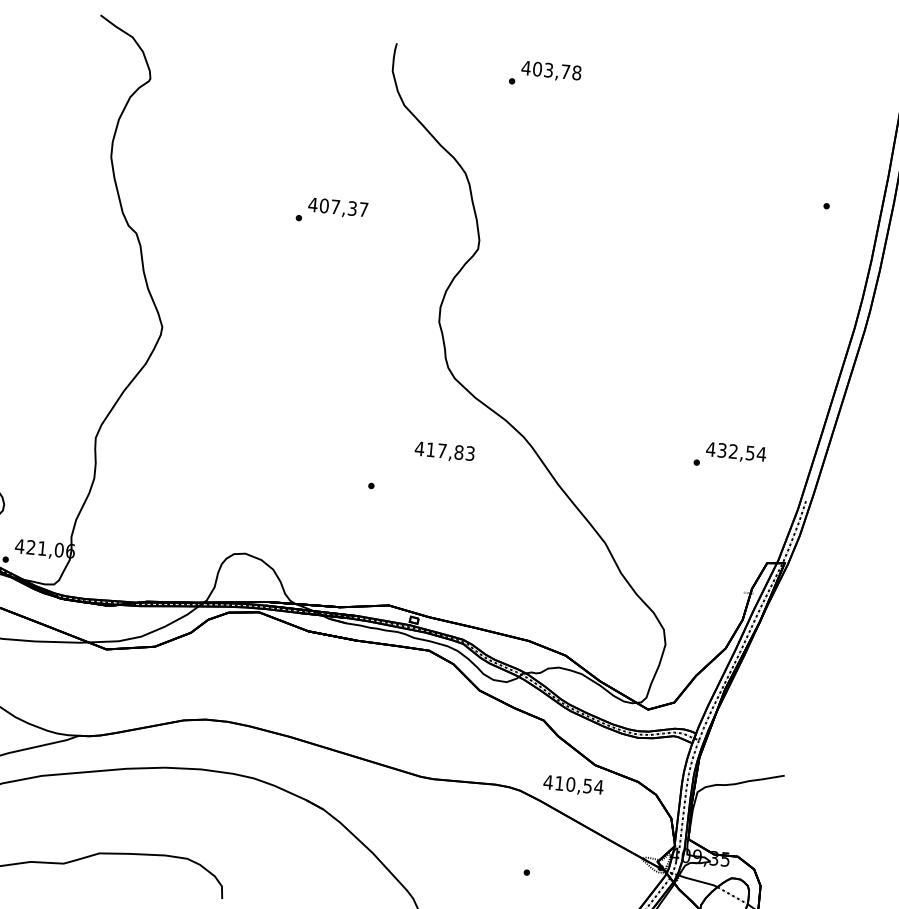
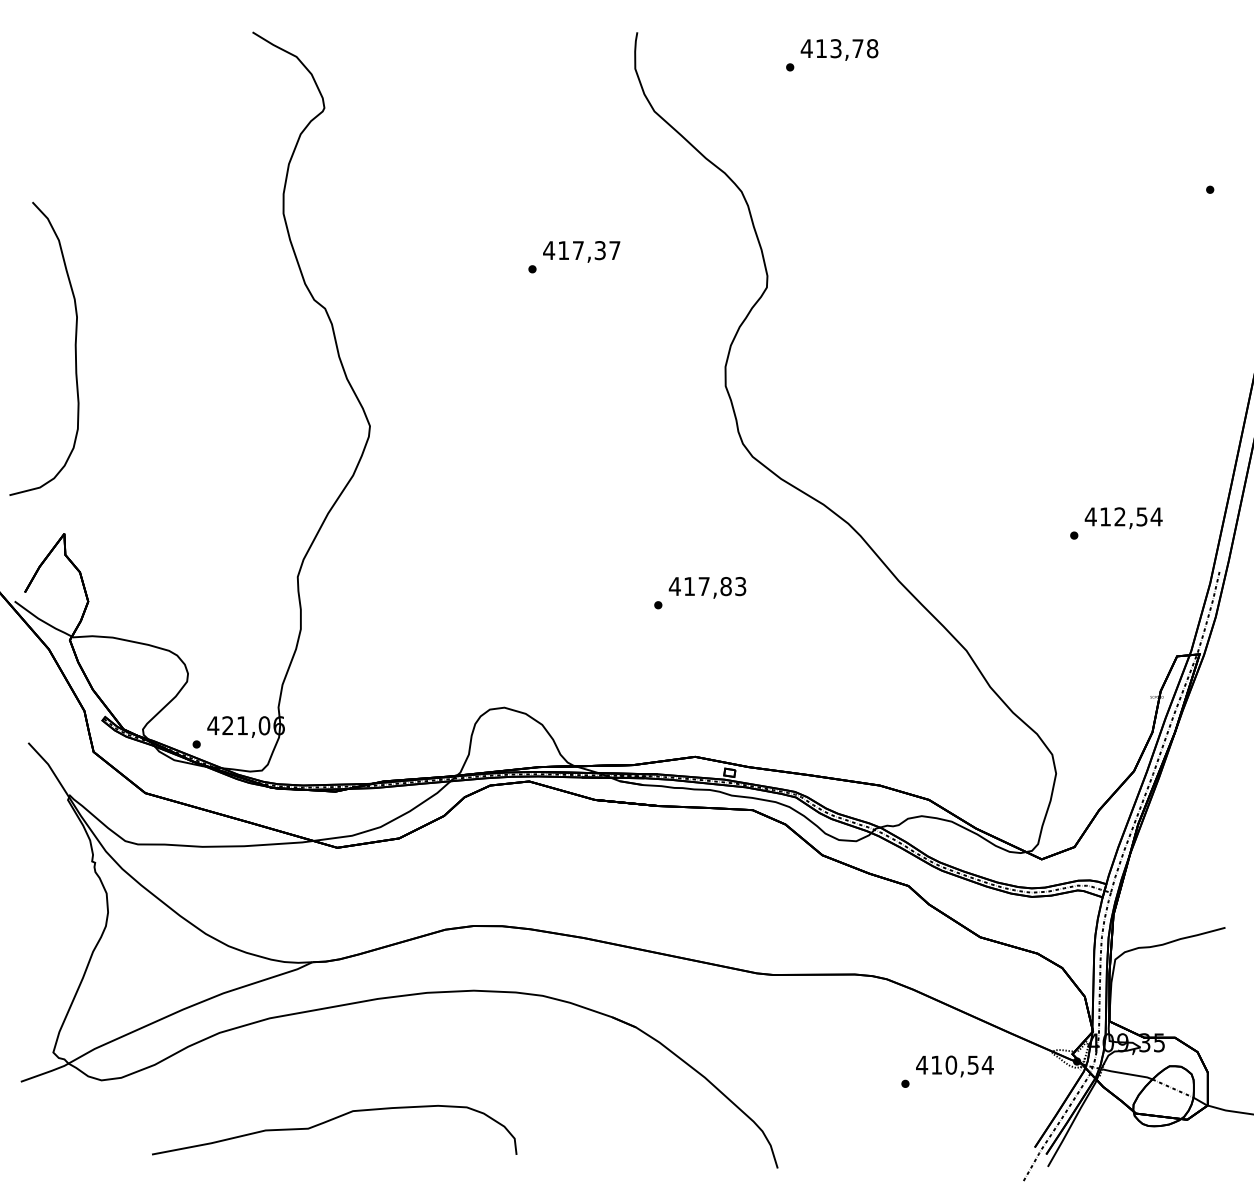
text: (537, 69) -> (821, 48), 403,78 -> 413,78
text: (324, 205) -> (563, 250), 407,37 -> 417,37
text: (722, 450) -> (1105, 516), 432,54 -> 412,54
text: (444, 451) -> (707, 587), moved
text: (573, 785) -> (954, 1066), moved

